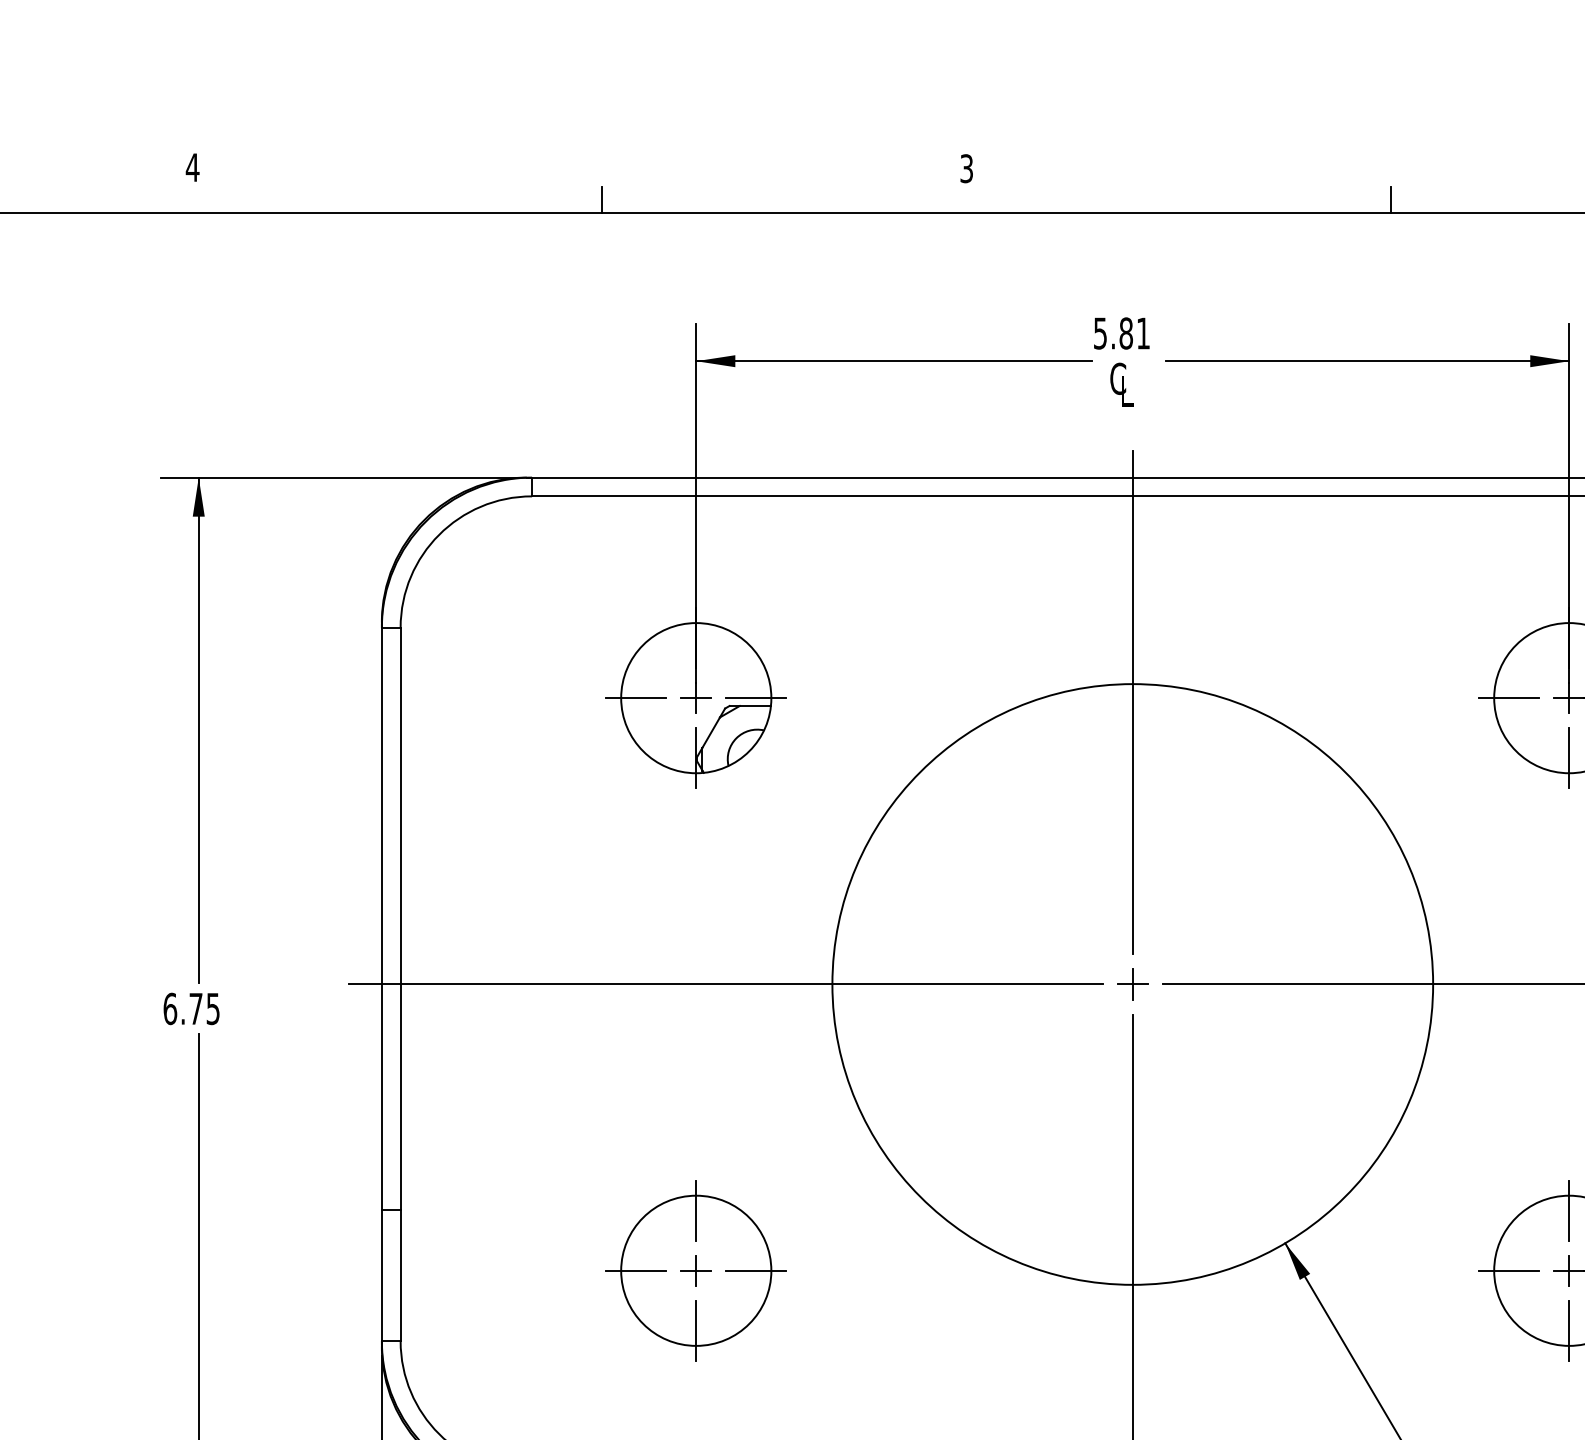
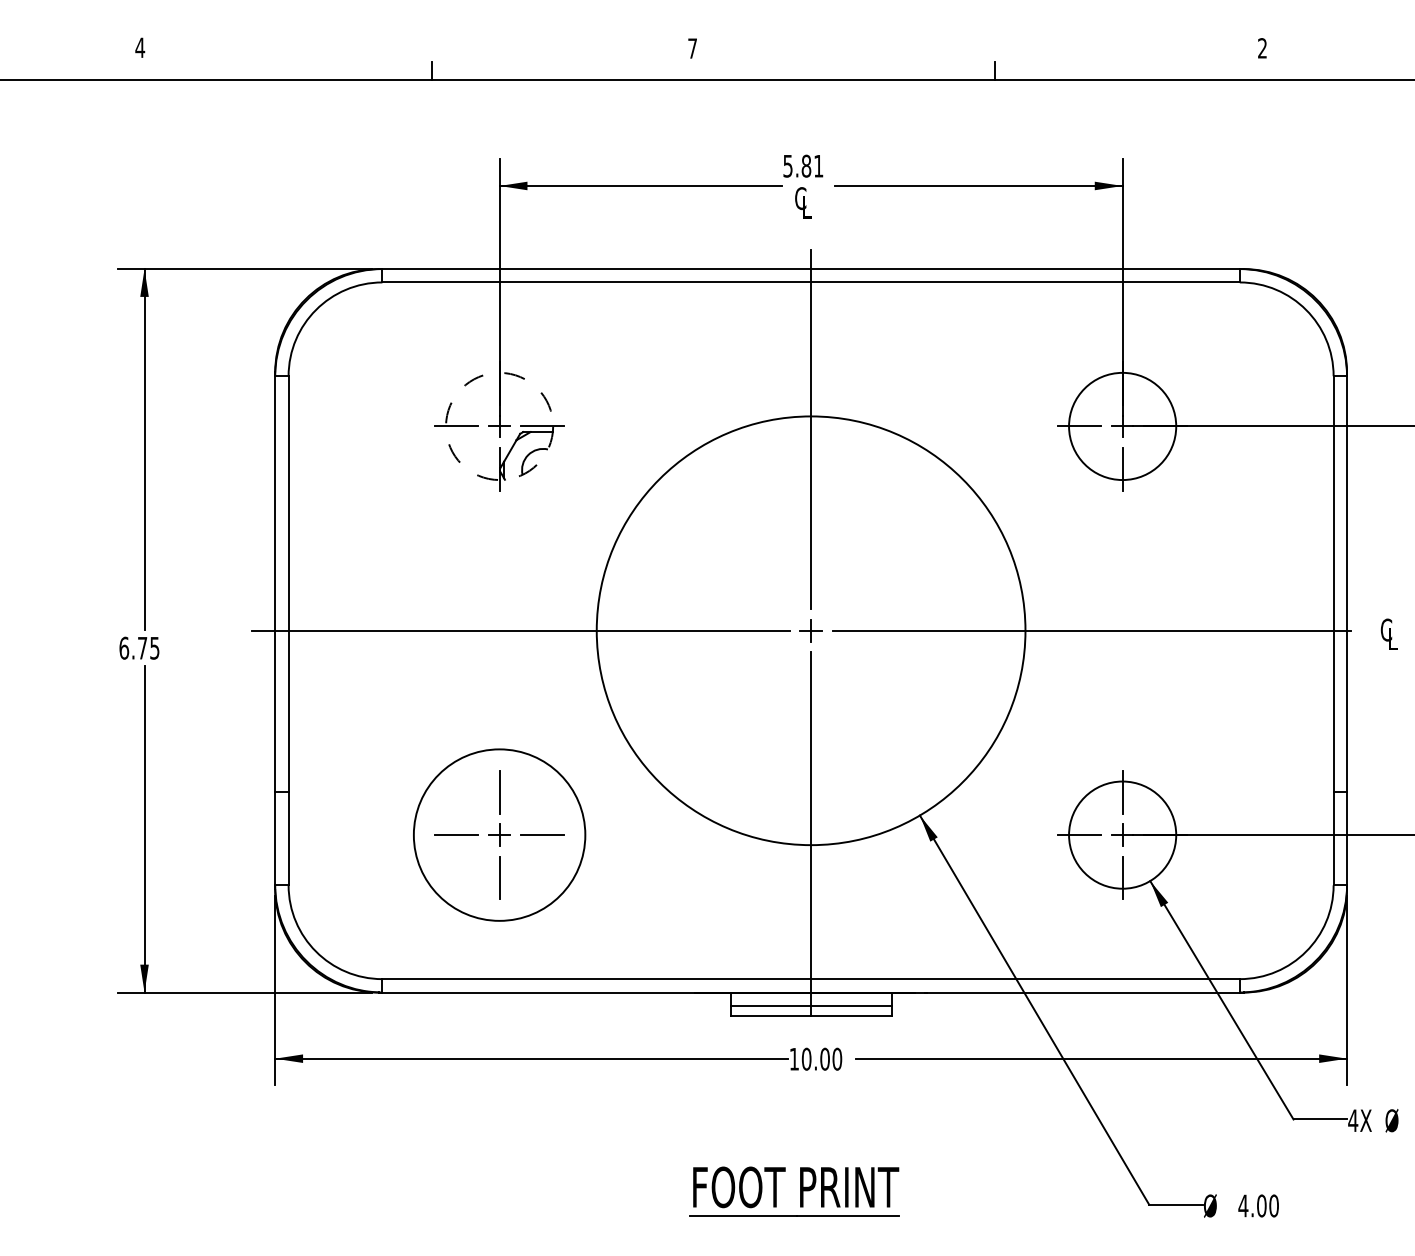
text: (966, 168) -> (692, 48), 3 -> 7
circle: (696, 698) -> (499, 426), solid -> dashed
circle: (696, 1269) -> (499, 834), size x1.6

